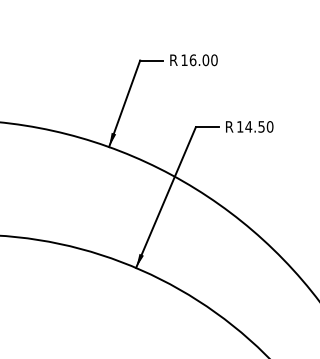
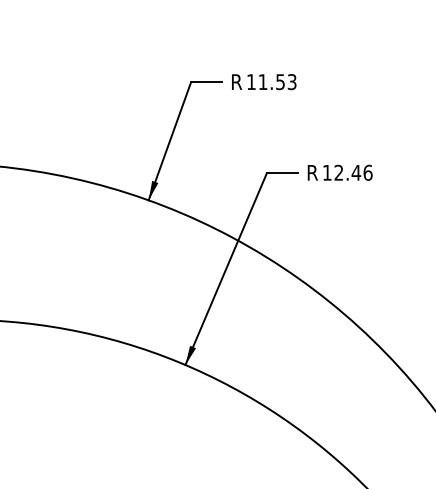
text: (203, 60) -> (277, 82), 16.00 -> 11.53
text: (259, 126) -> (353, 172), 14.50 -> 12.46

